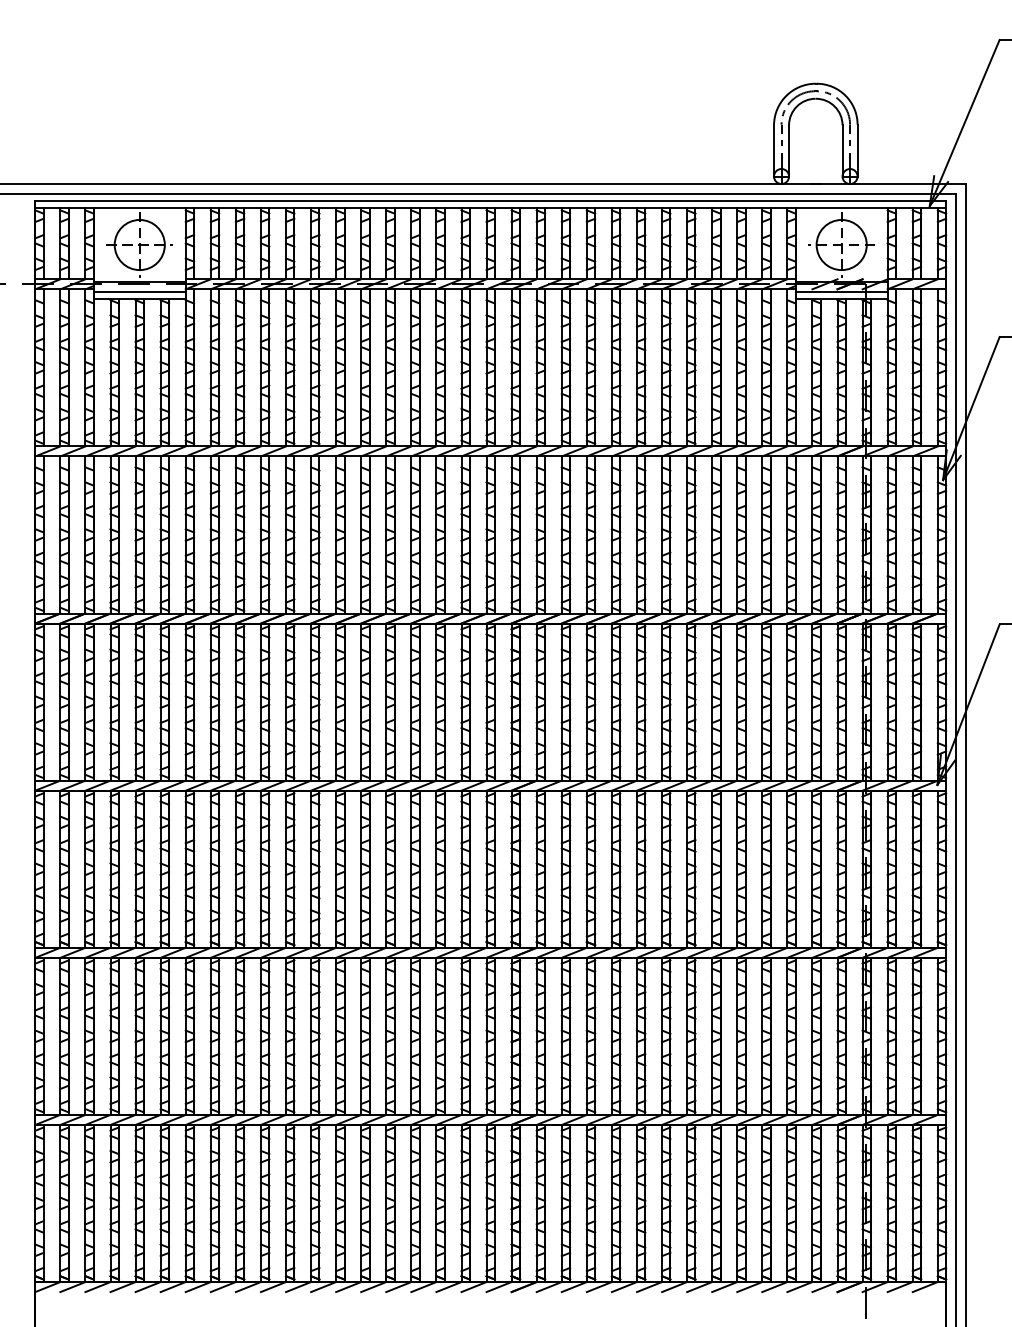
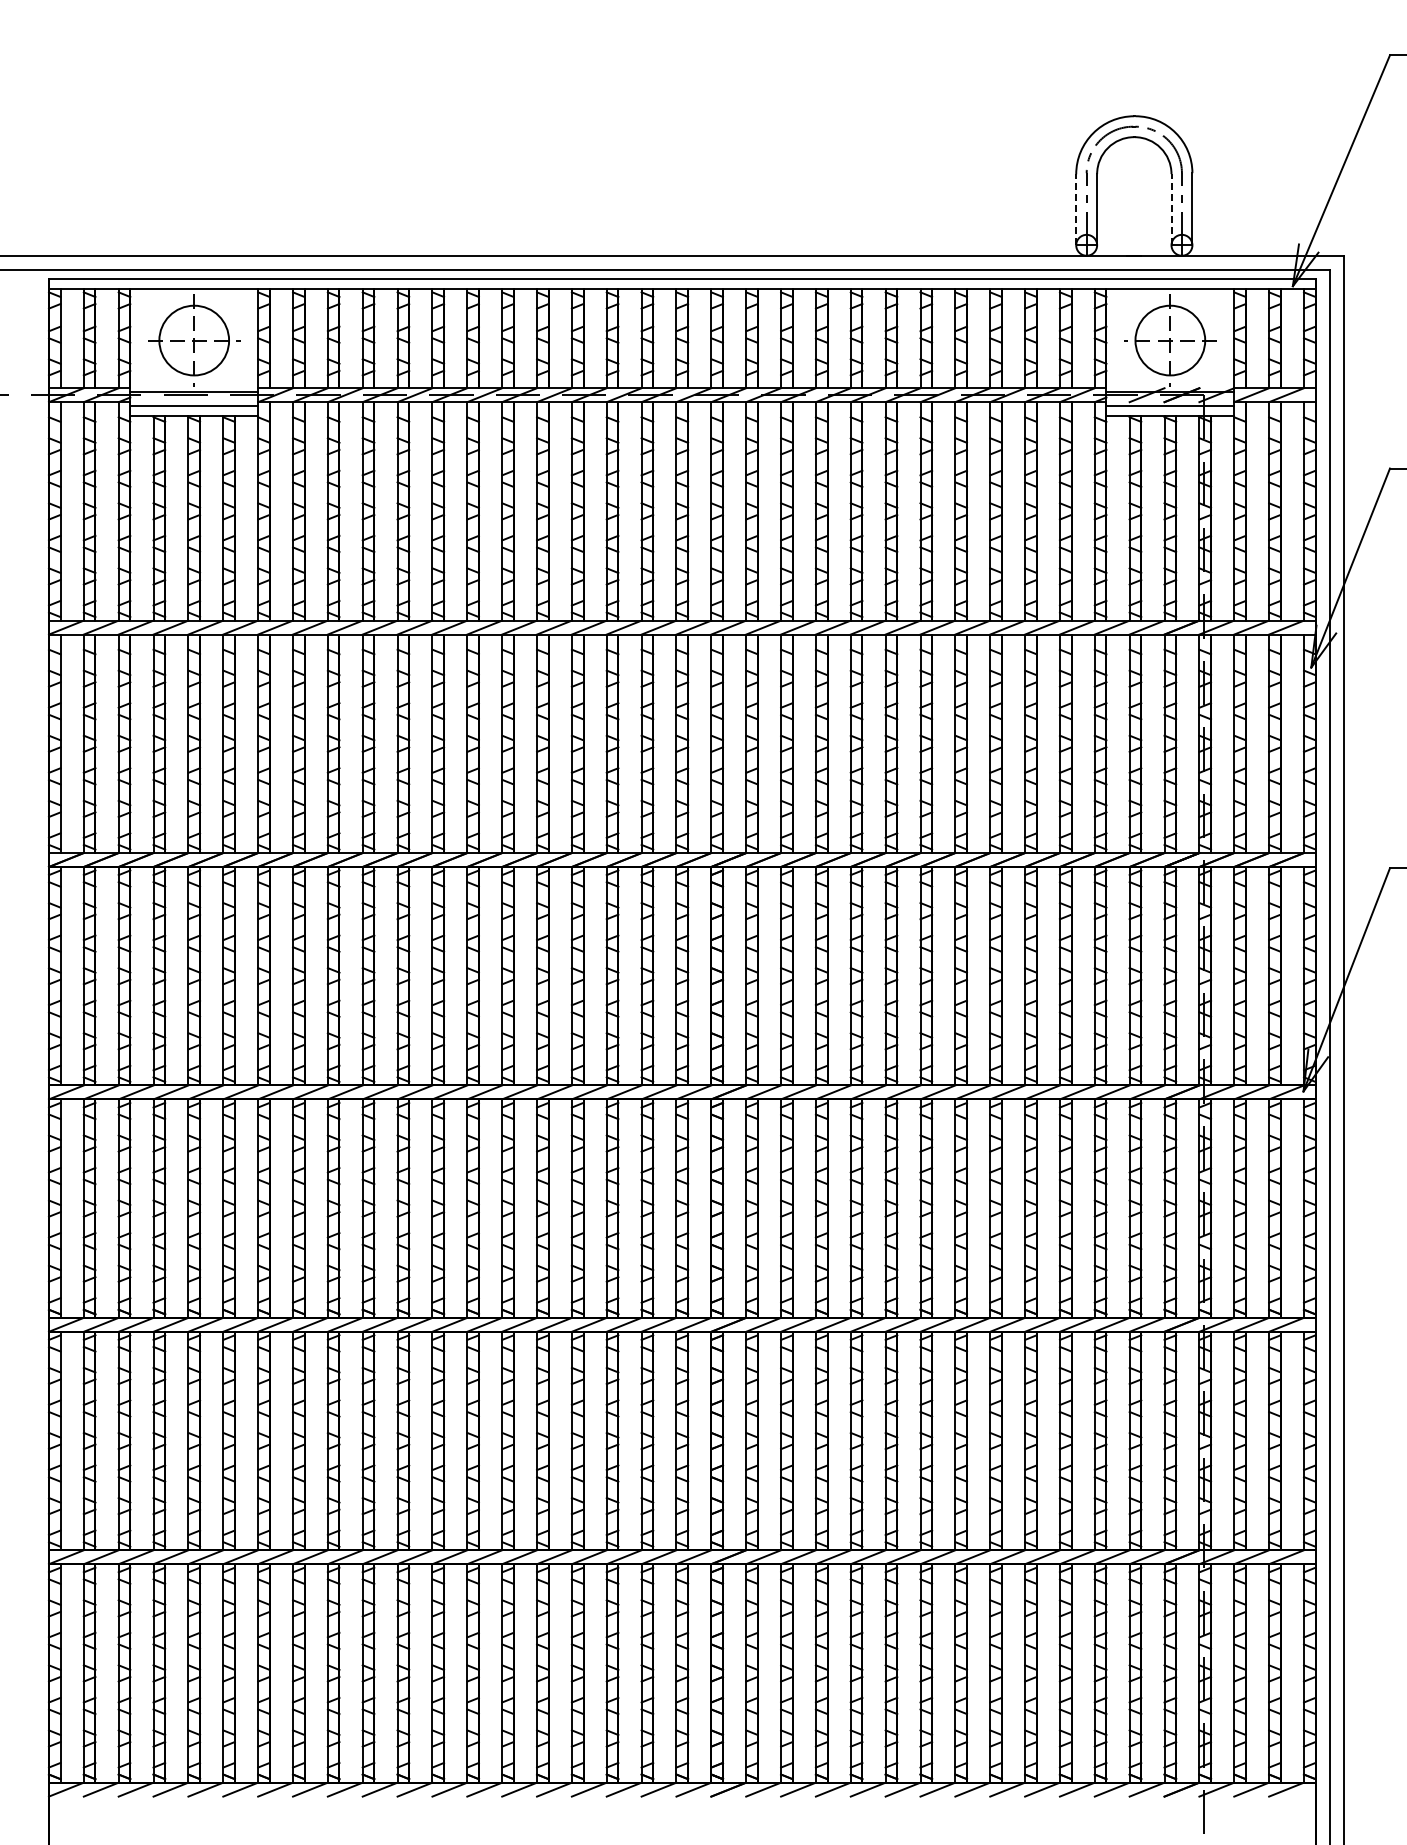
line: (774, 150) -> (1076, 209), solid -> dashed
line: (842, 150) -> (1171, 209), solid -> dashed

